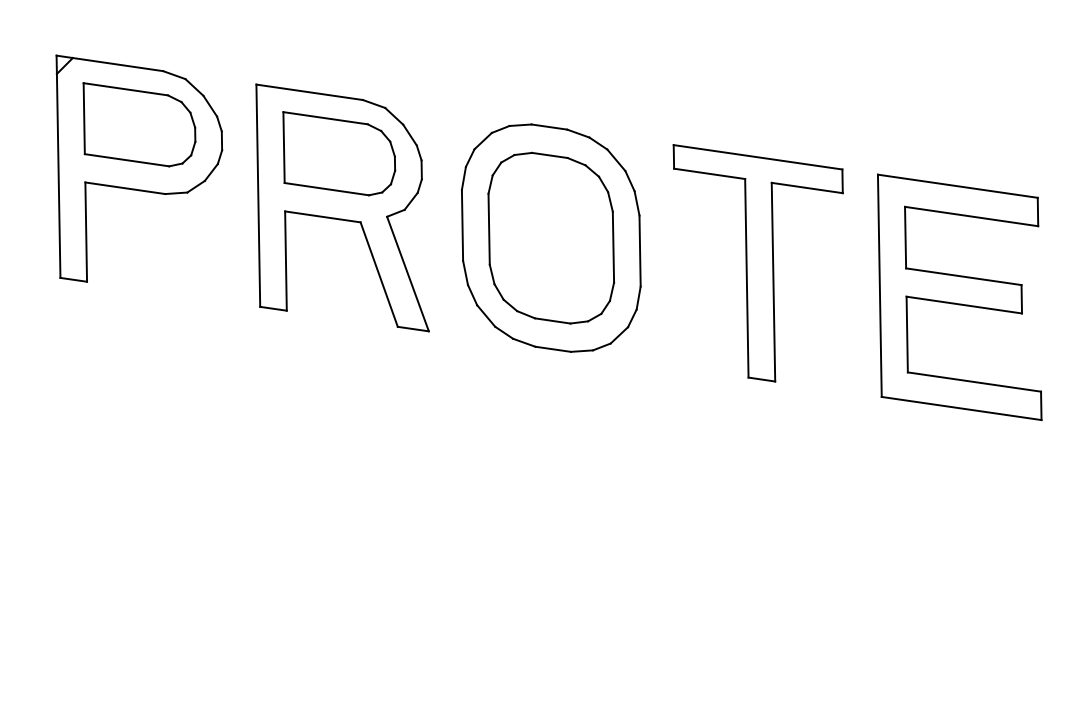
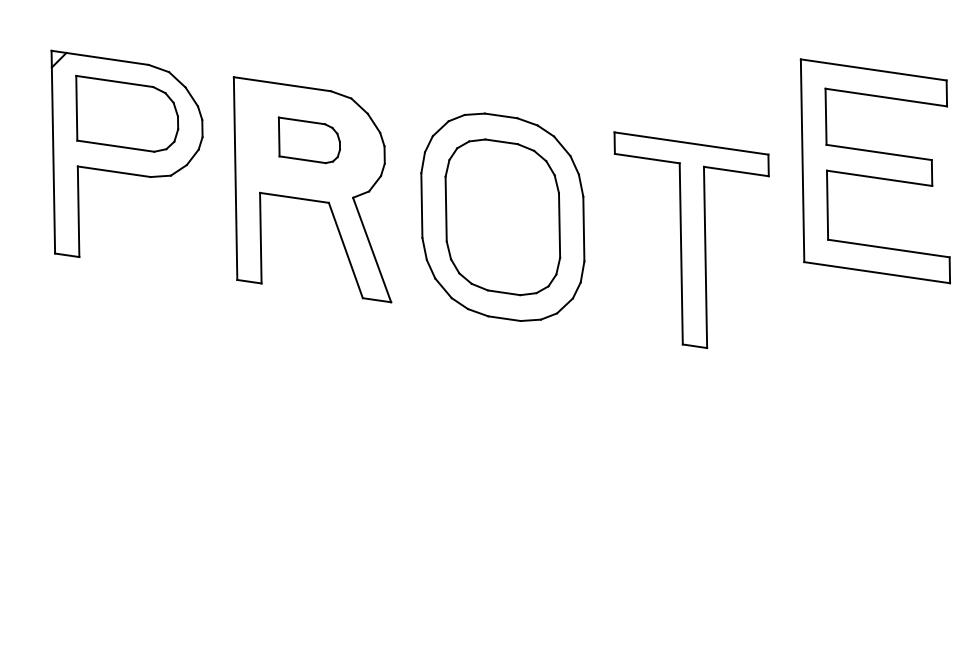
part: (339, 153) -> (309, 140), size x0.6
part: (958, 297) -> (874, 171), moved

